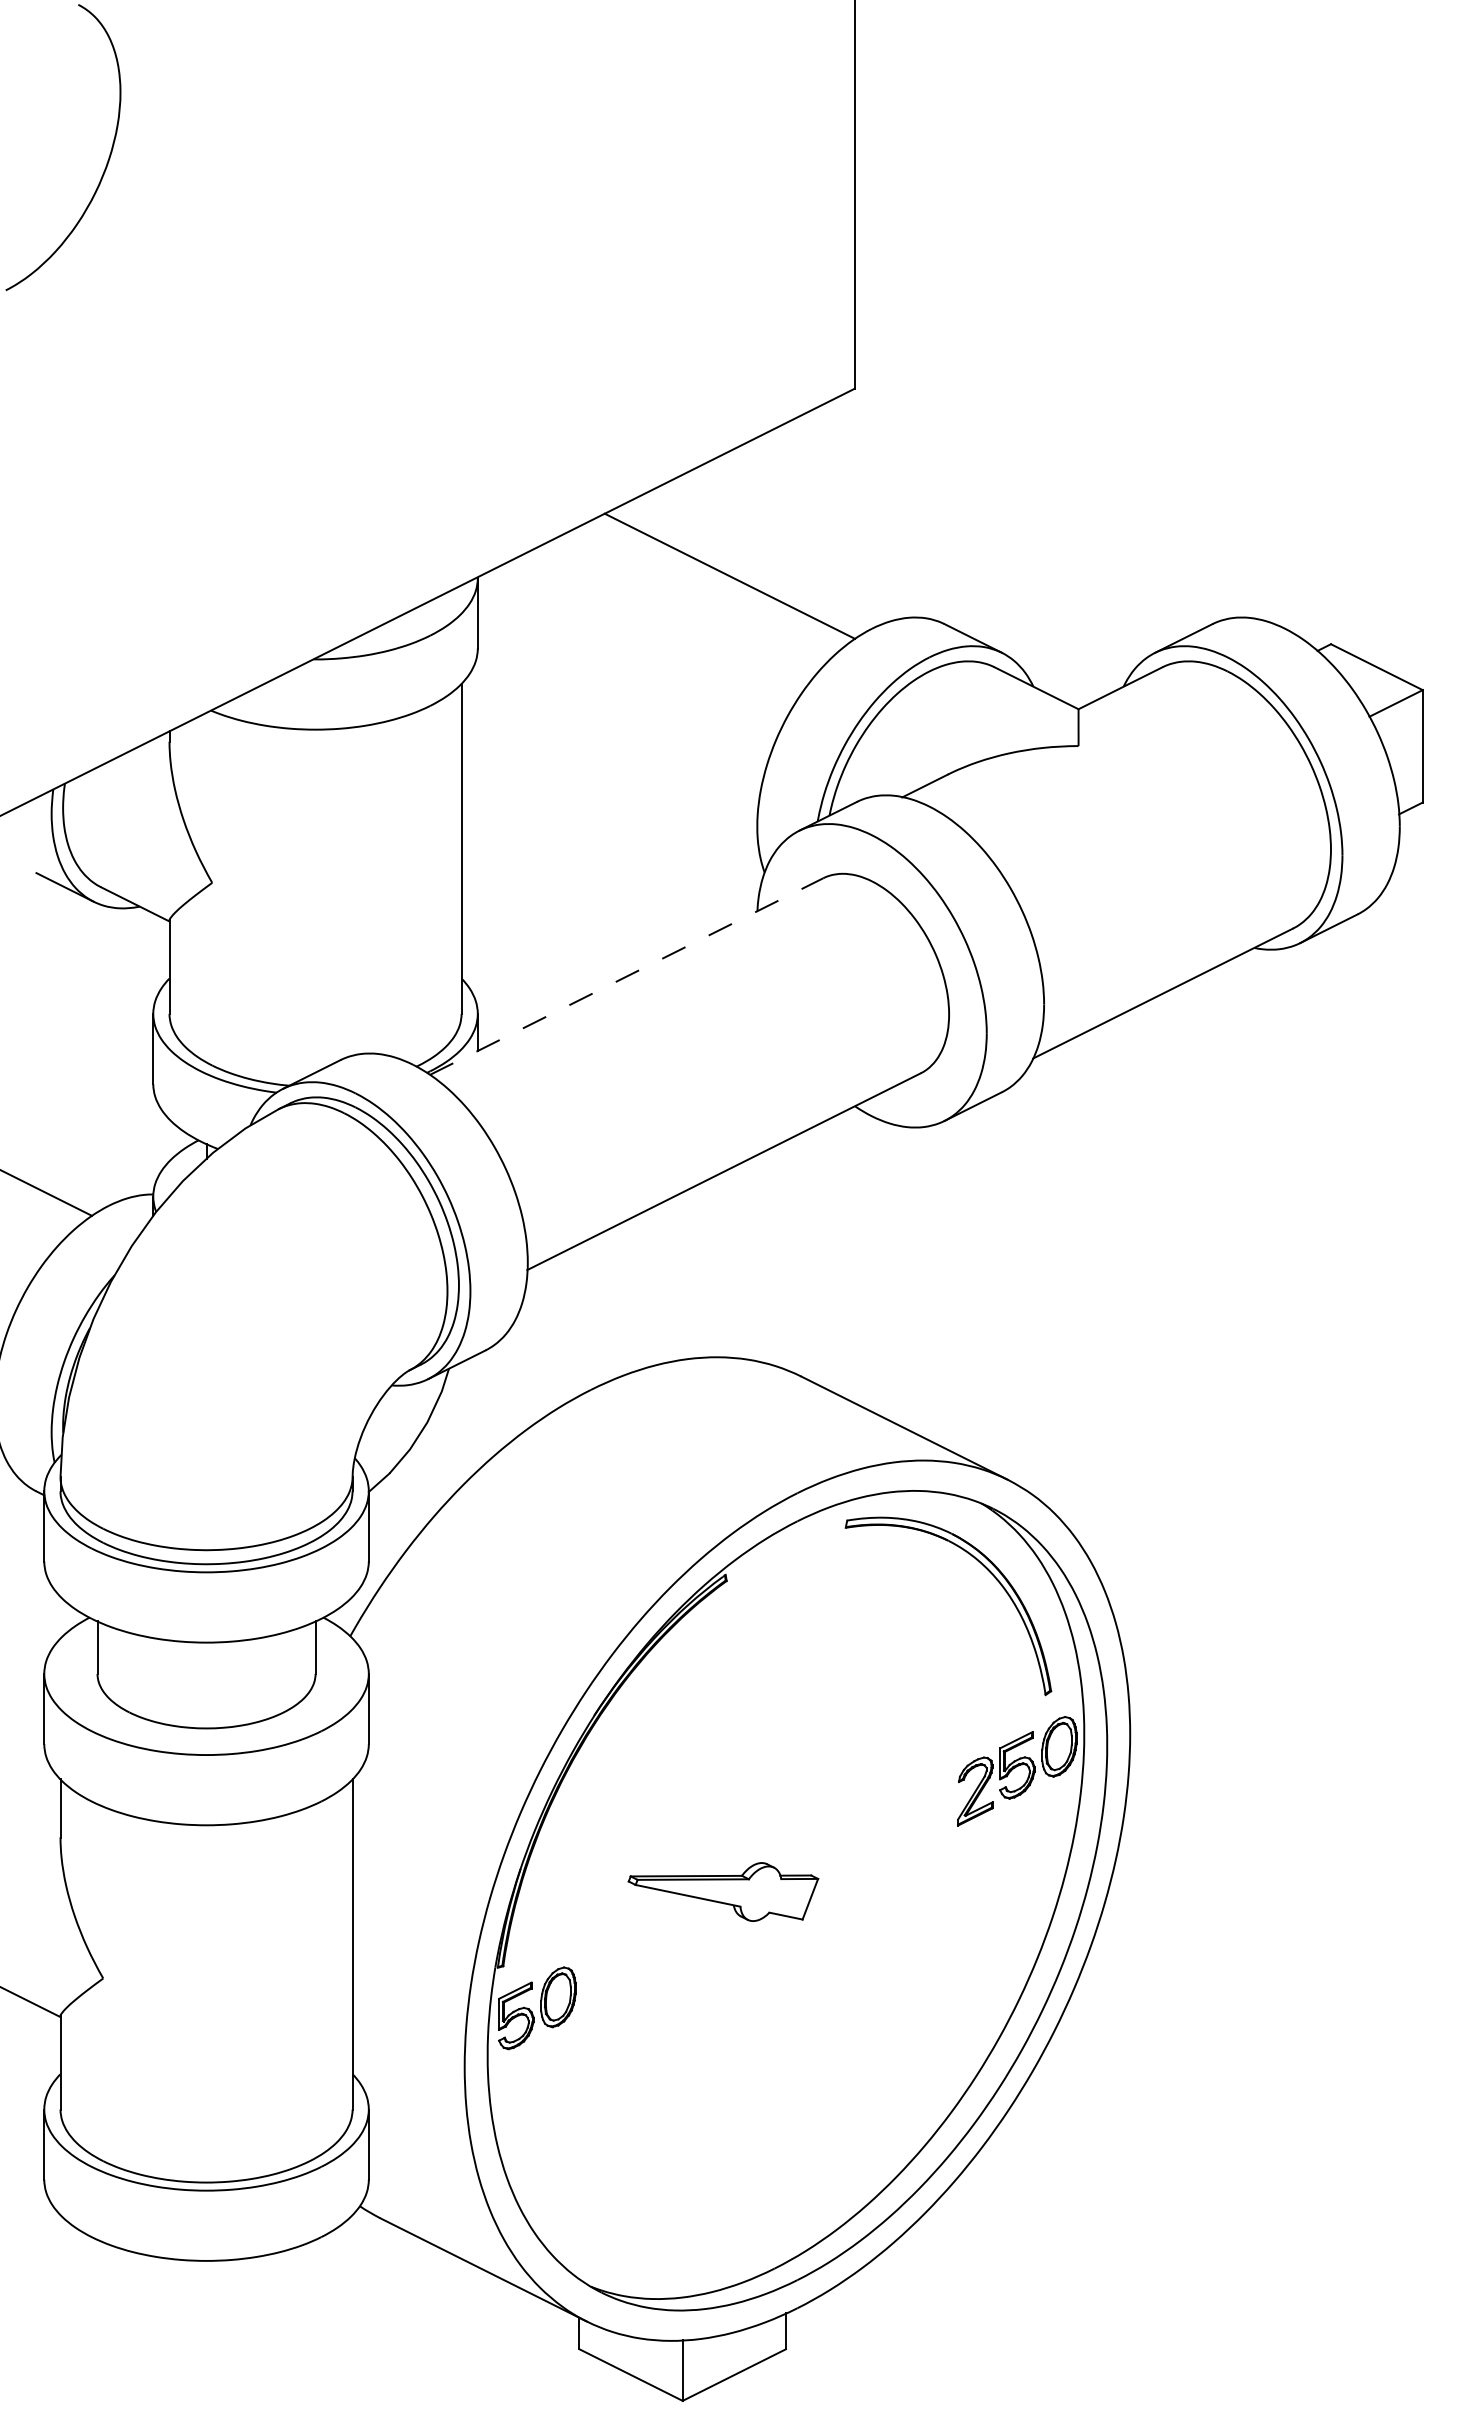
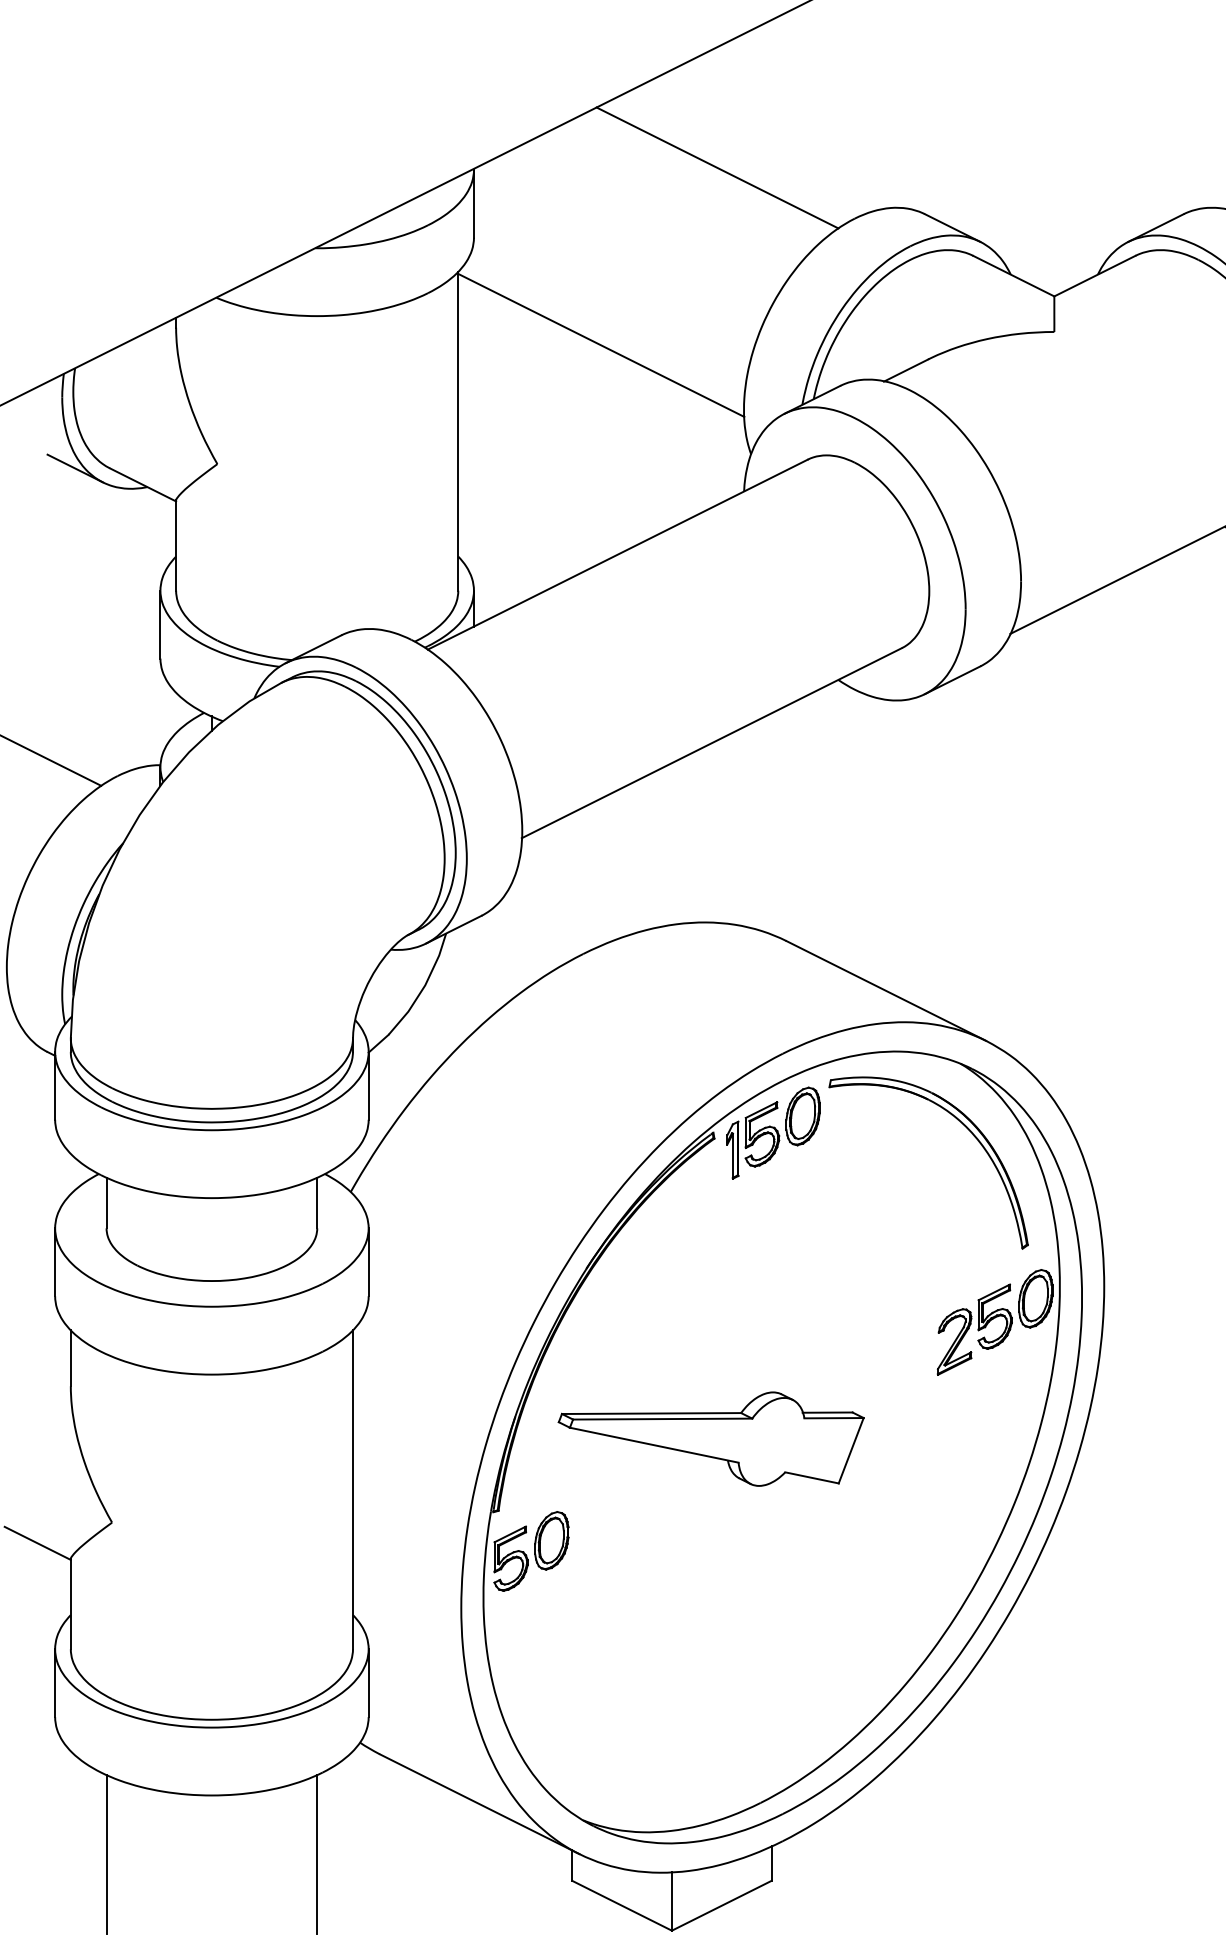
line: (609, 759) -> (601, 344), added
line: (626, 976) -> (617, 554), dashed -> solid
part: (787, 1575) -> (773, 1133), added
part: (723, 1891) -> (711, 1438), size x1.67
line: (97, 2321) -> (106, 1854), added
line: (315, 2321) -> (317, 1854), added

